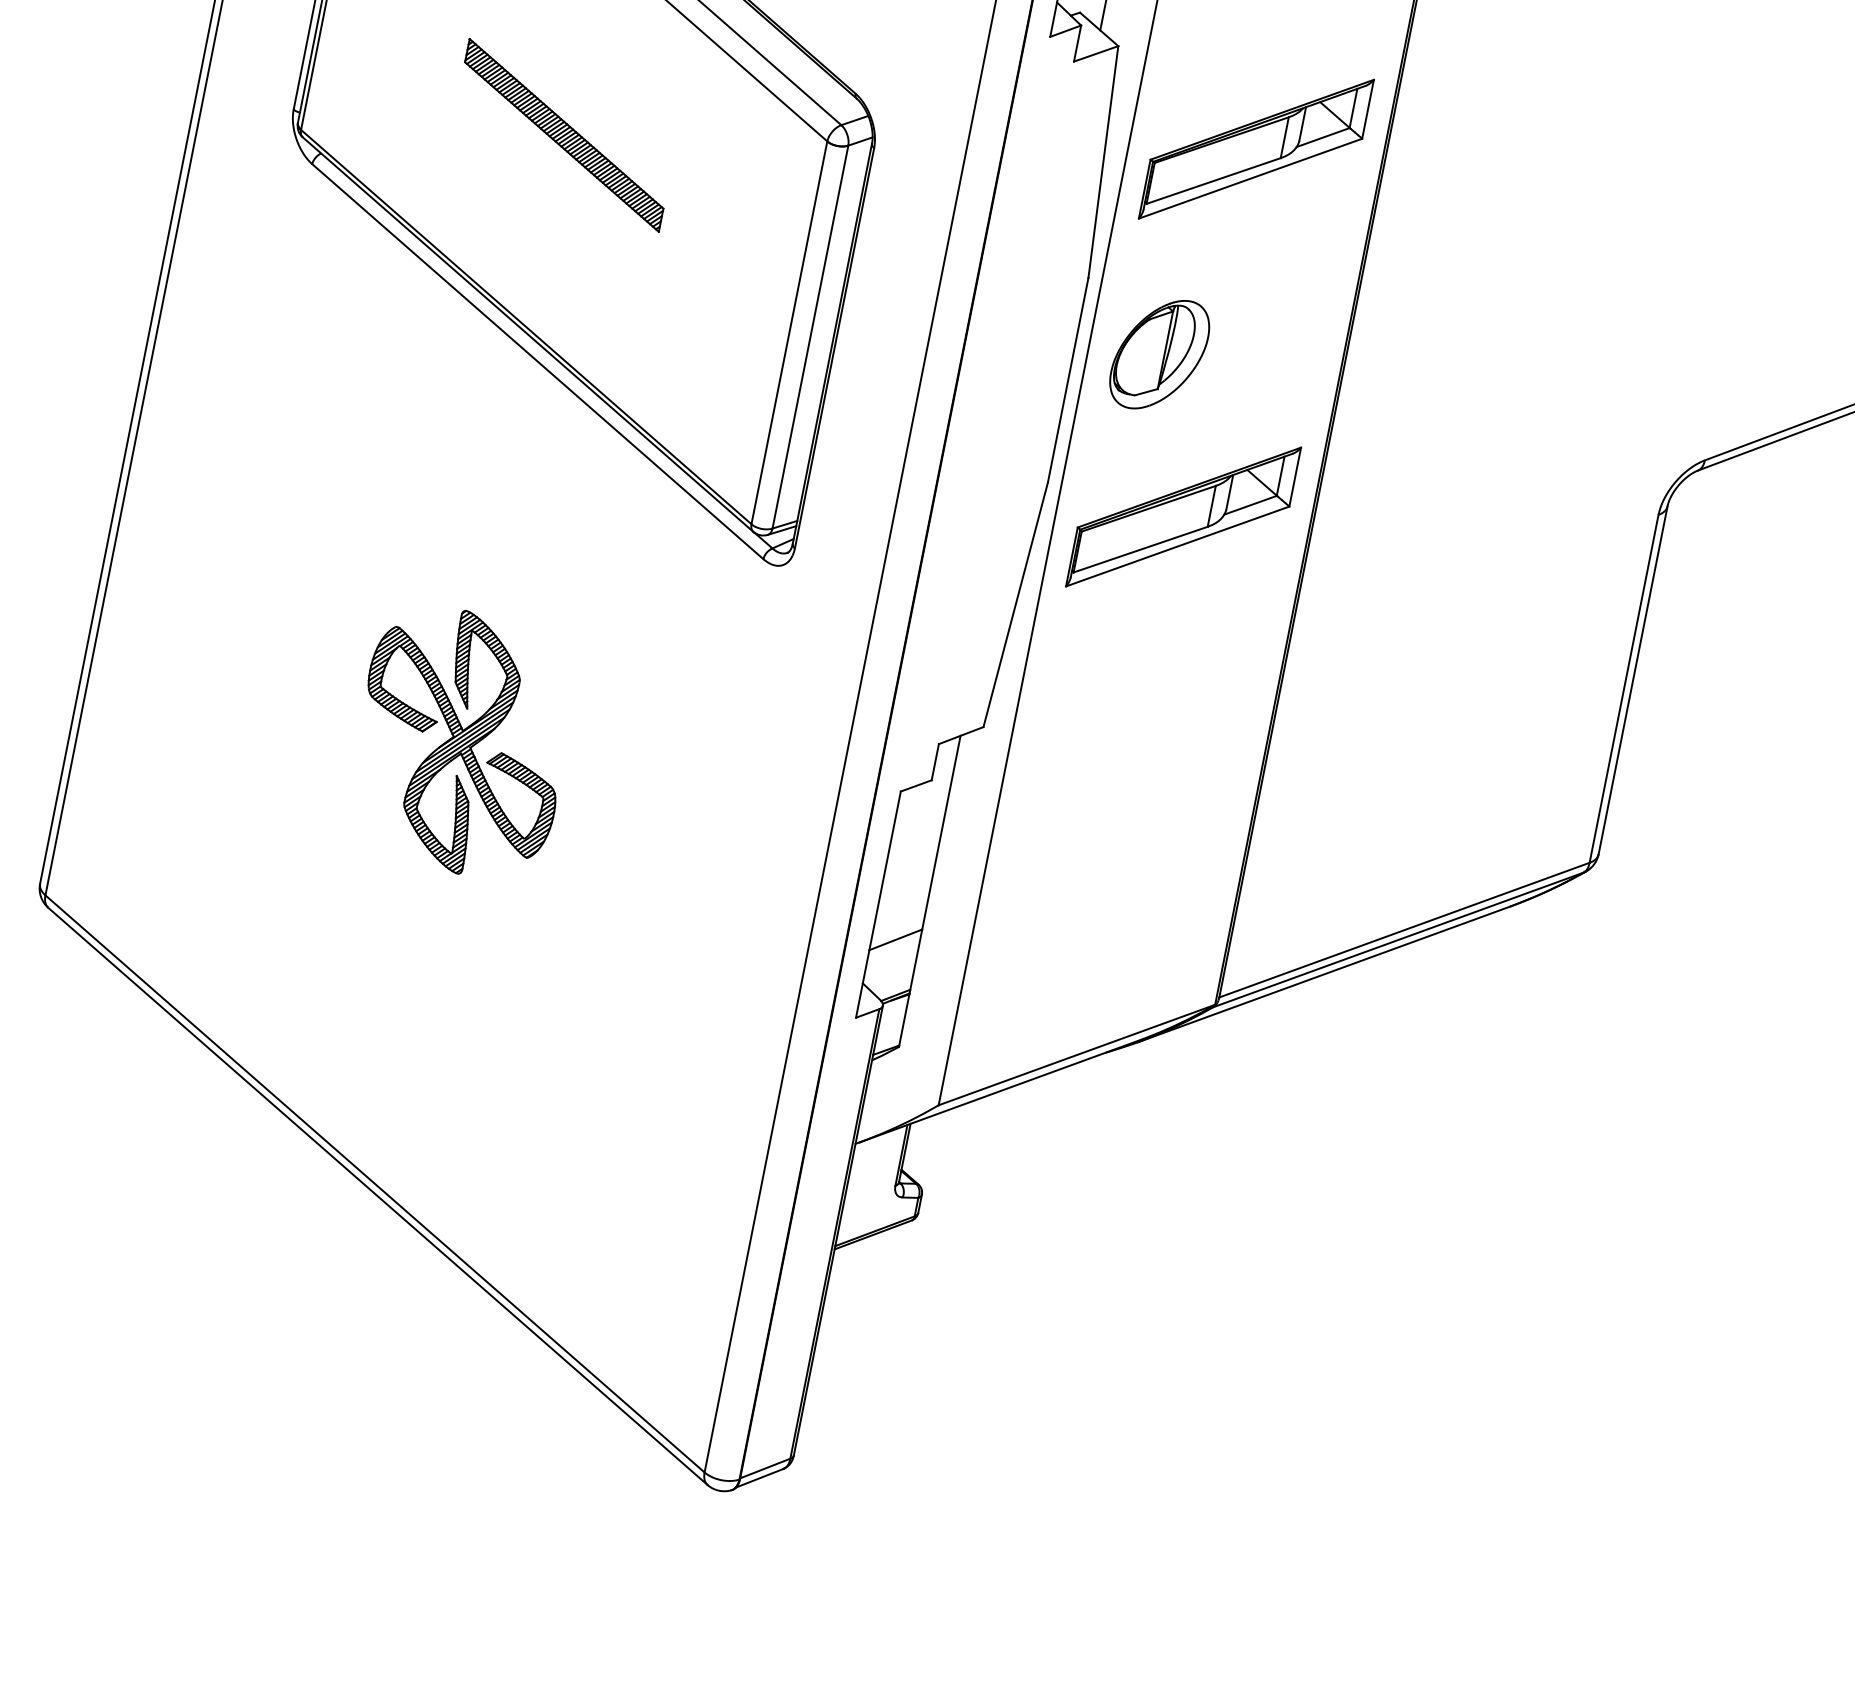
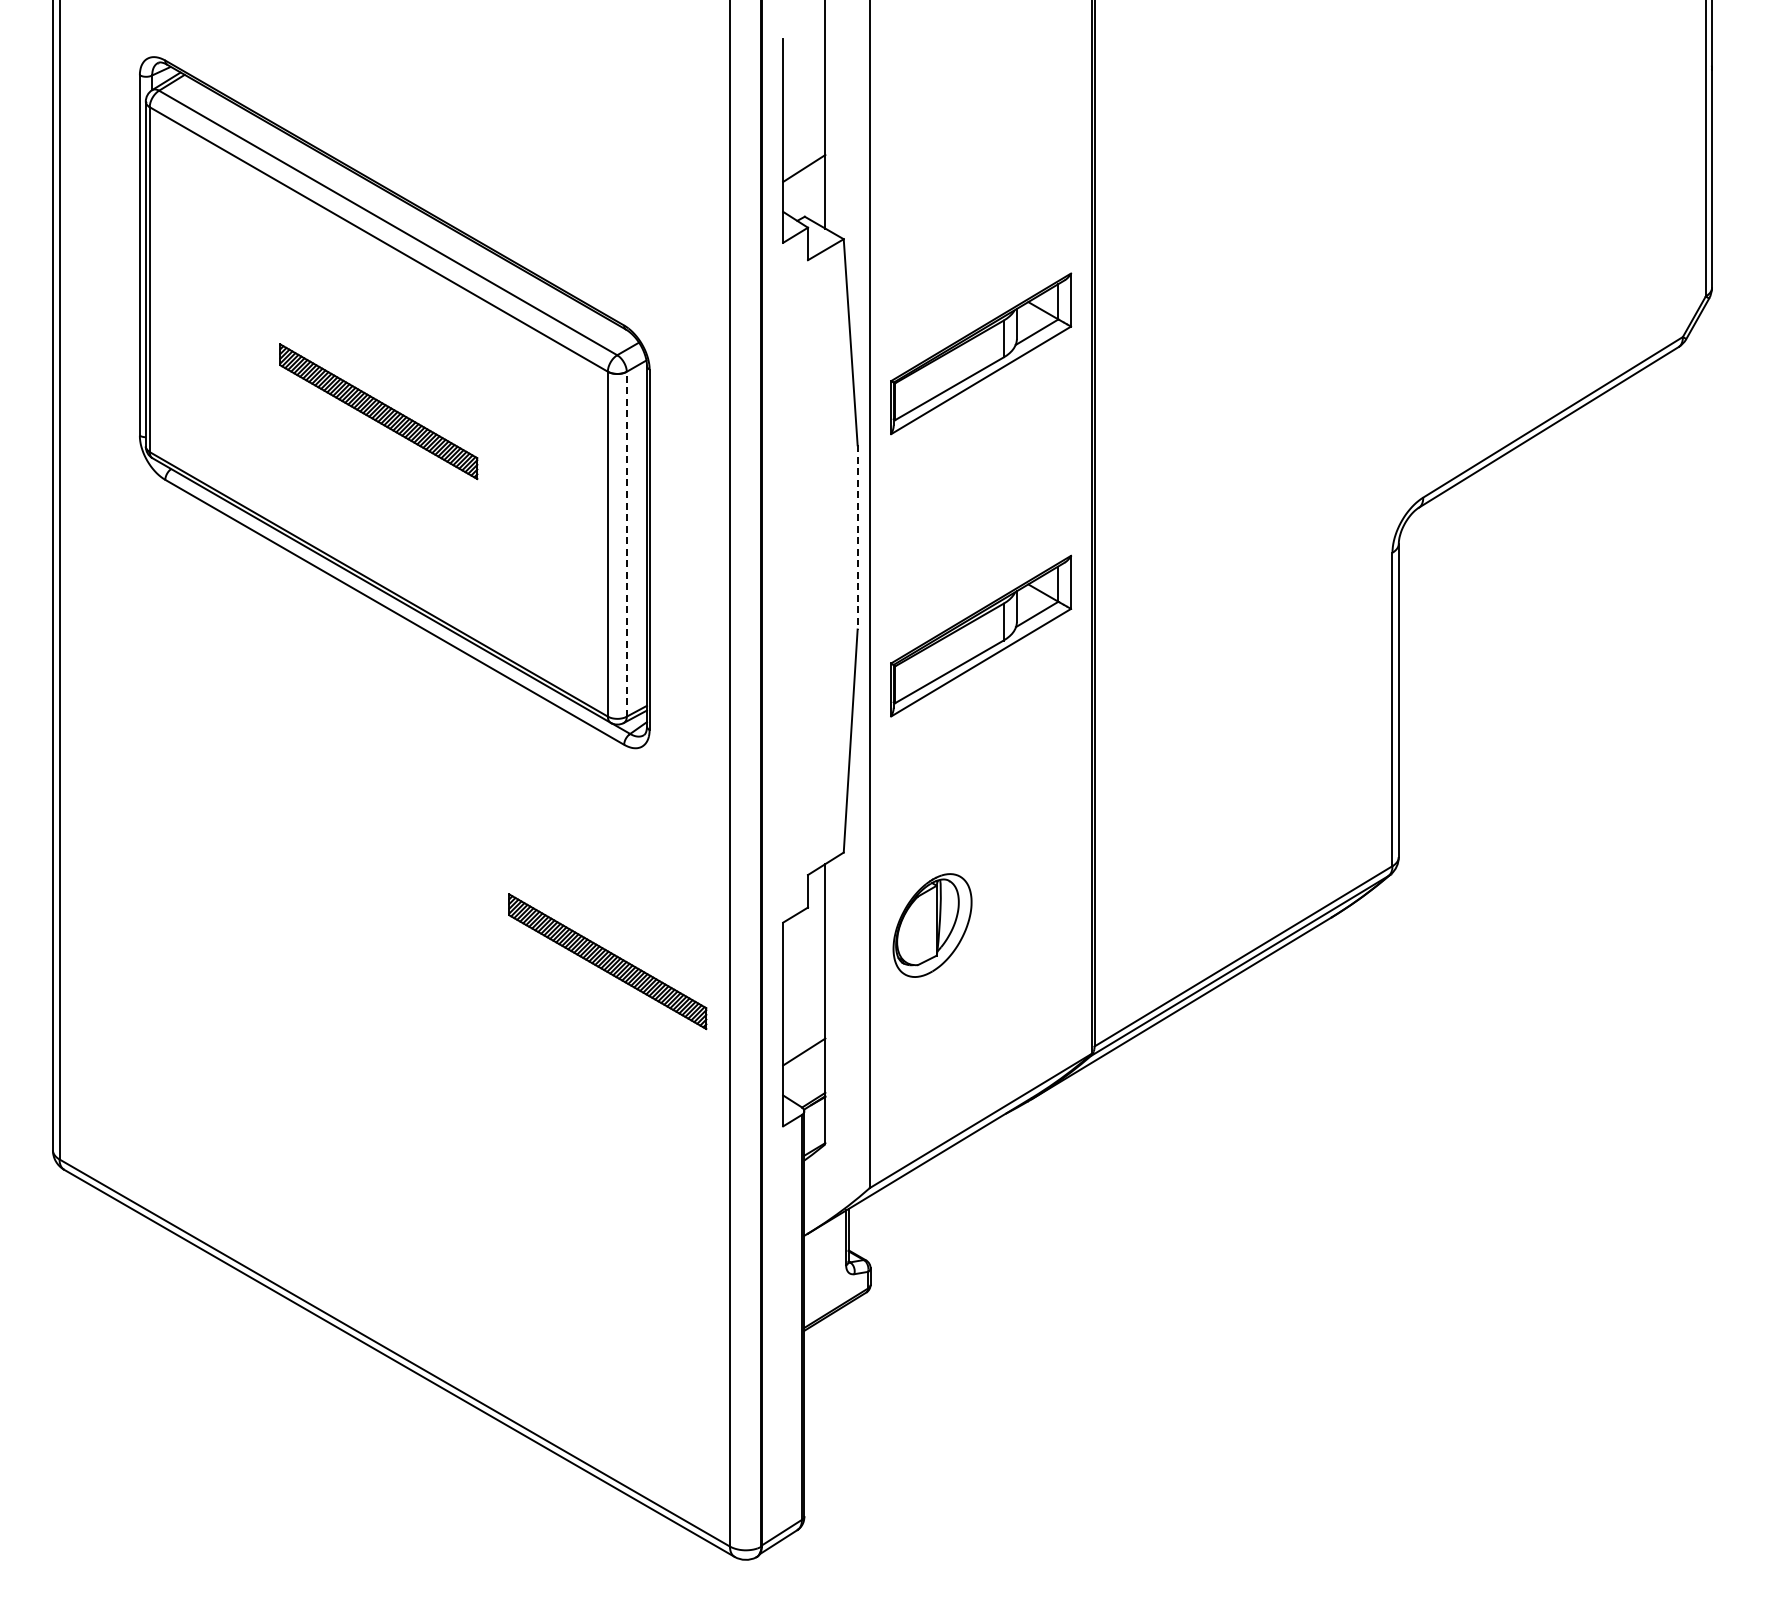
part: (1256, 148) -> (981, 353), moved
line: (810, 336) -> (626, 543), solid -> dashed
part: (1159, 354) -> (932, 925), moved
line: (1068, 380) -> (857, 537), solid -> dashed
part: (462, 741) -> (394, 954), removed
part: (697, 796) -> (607, 961), added

